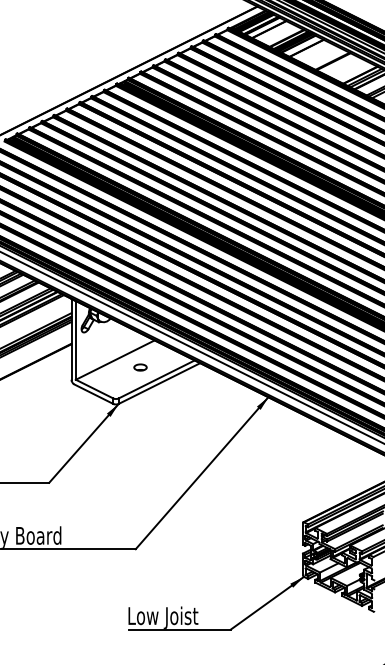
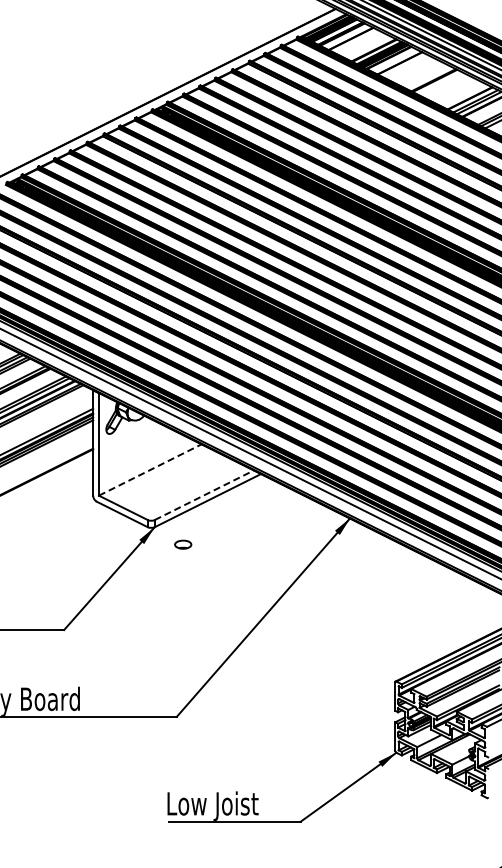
line: (115, 359) -> (150, 469), solid -> dashed
part: (140, 367) -> (183, 544), moved
line: (156, 379) -> (204, 495), solid -> dashed

